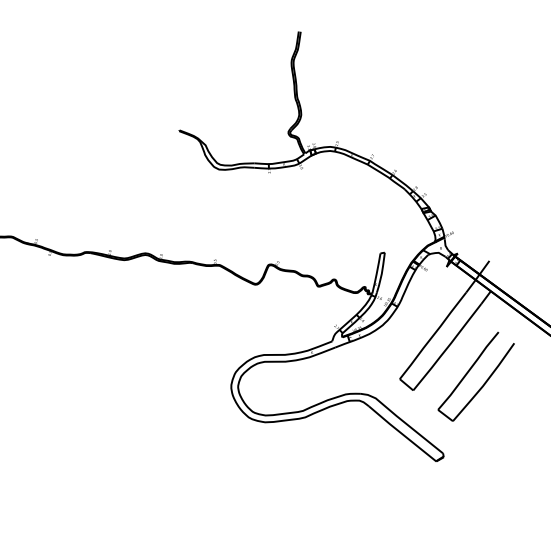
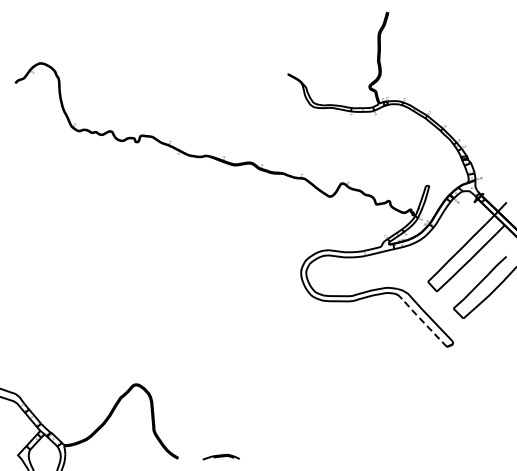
line: (402, 433) -> (424, 322), solid -> dashed

